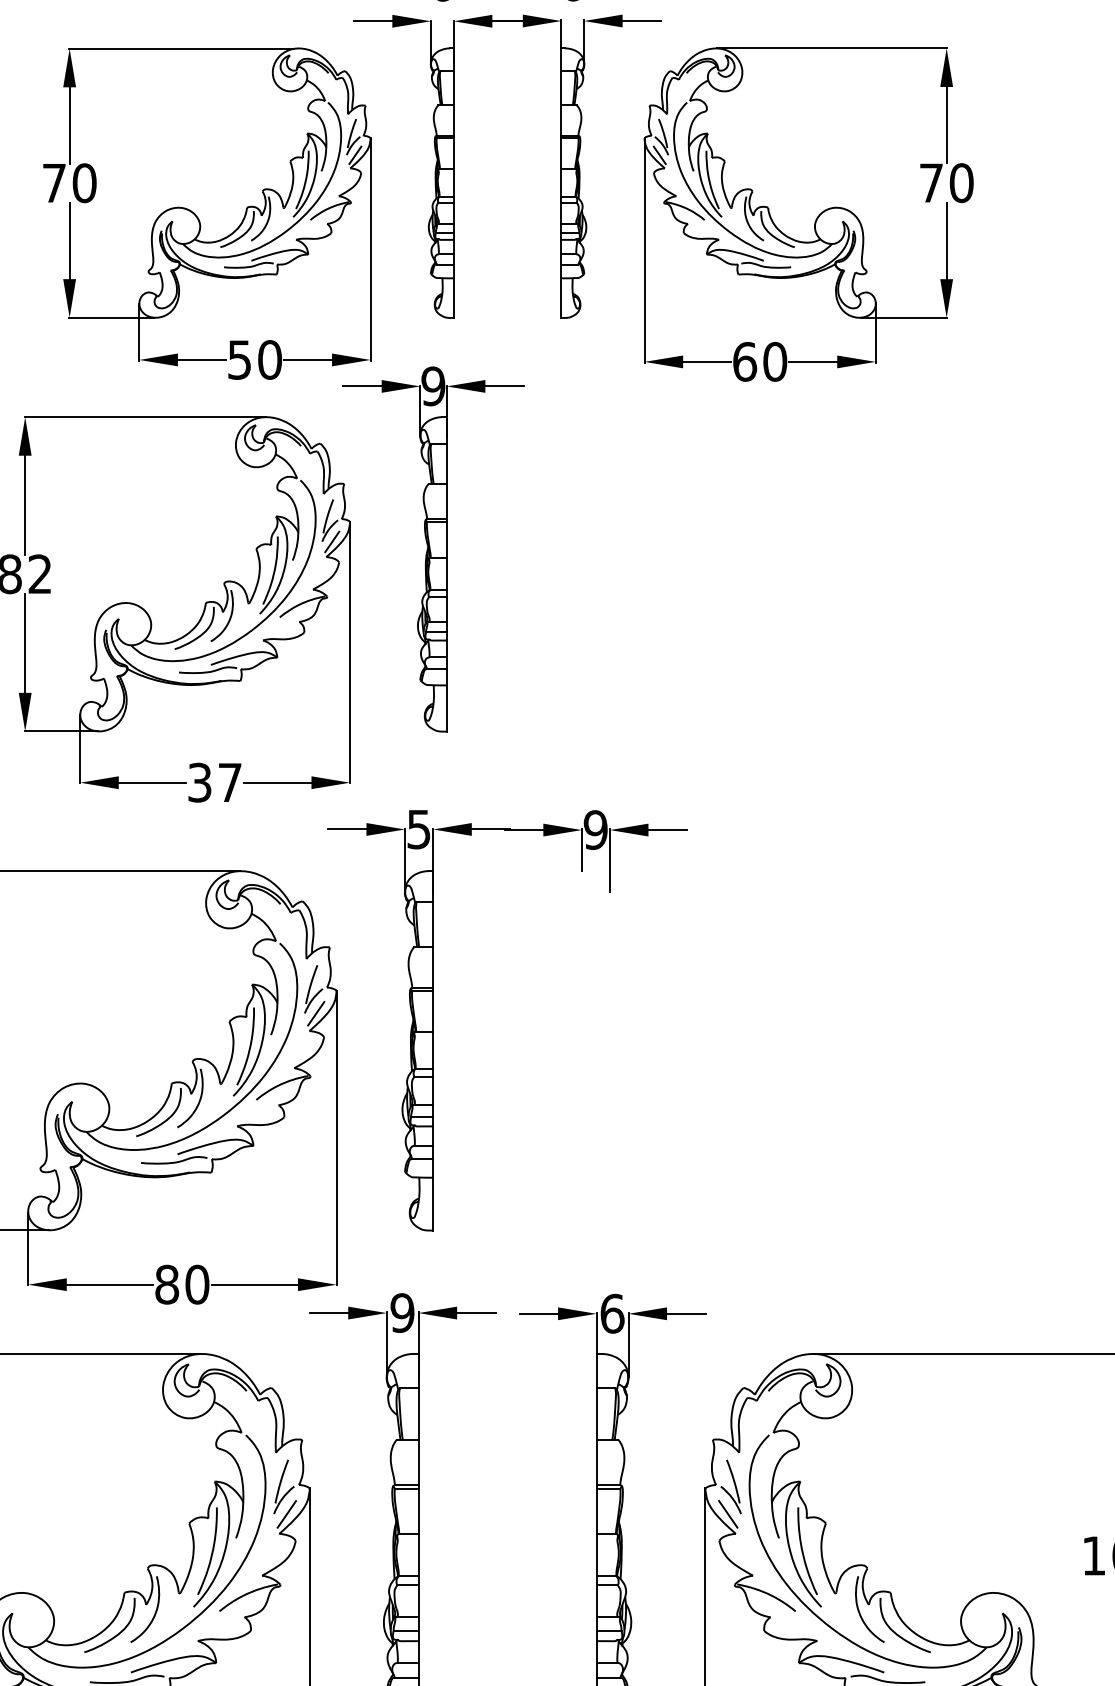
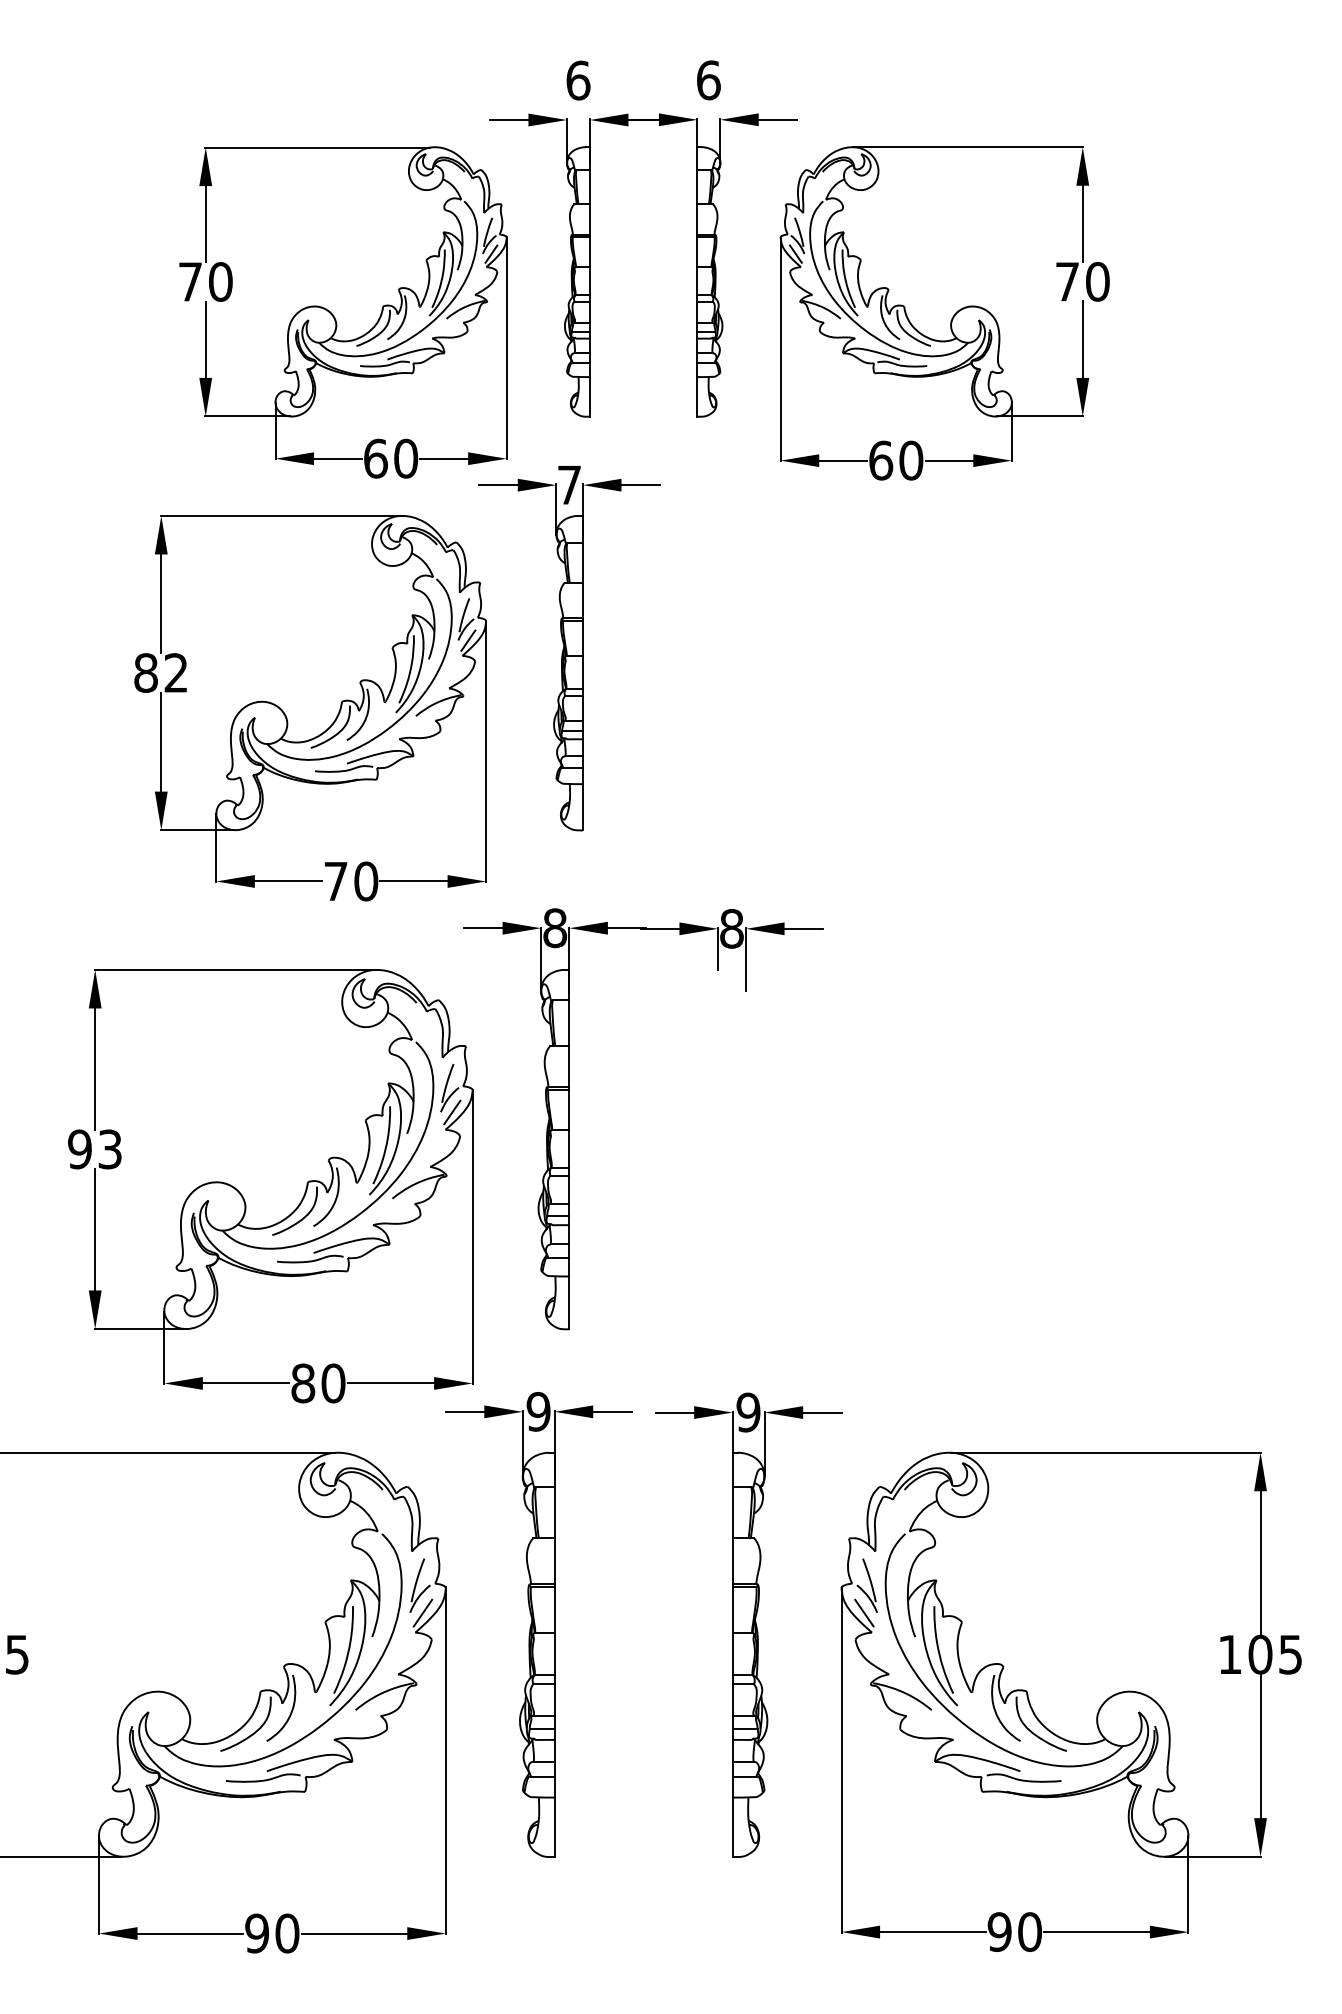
text: (240, 359) -> (376, 458), 50 -> 60
text: (433, 386) -> (569, 485), 9 -> 7
text: (215, 782) -> (351, 881), 37 -> 70
text: (419, 829) -> (555, 928), 5 -> 8
text: (595, 829) -> (731, 928), 9 -> 8
text: (612, 1313) -> (748, 1412), 6 -> 9

